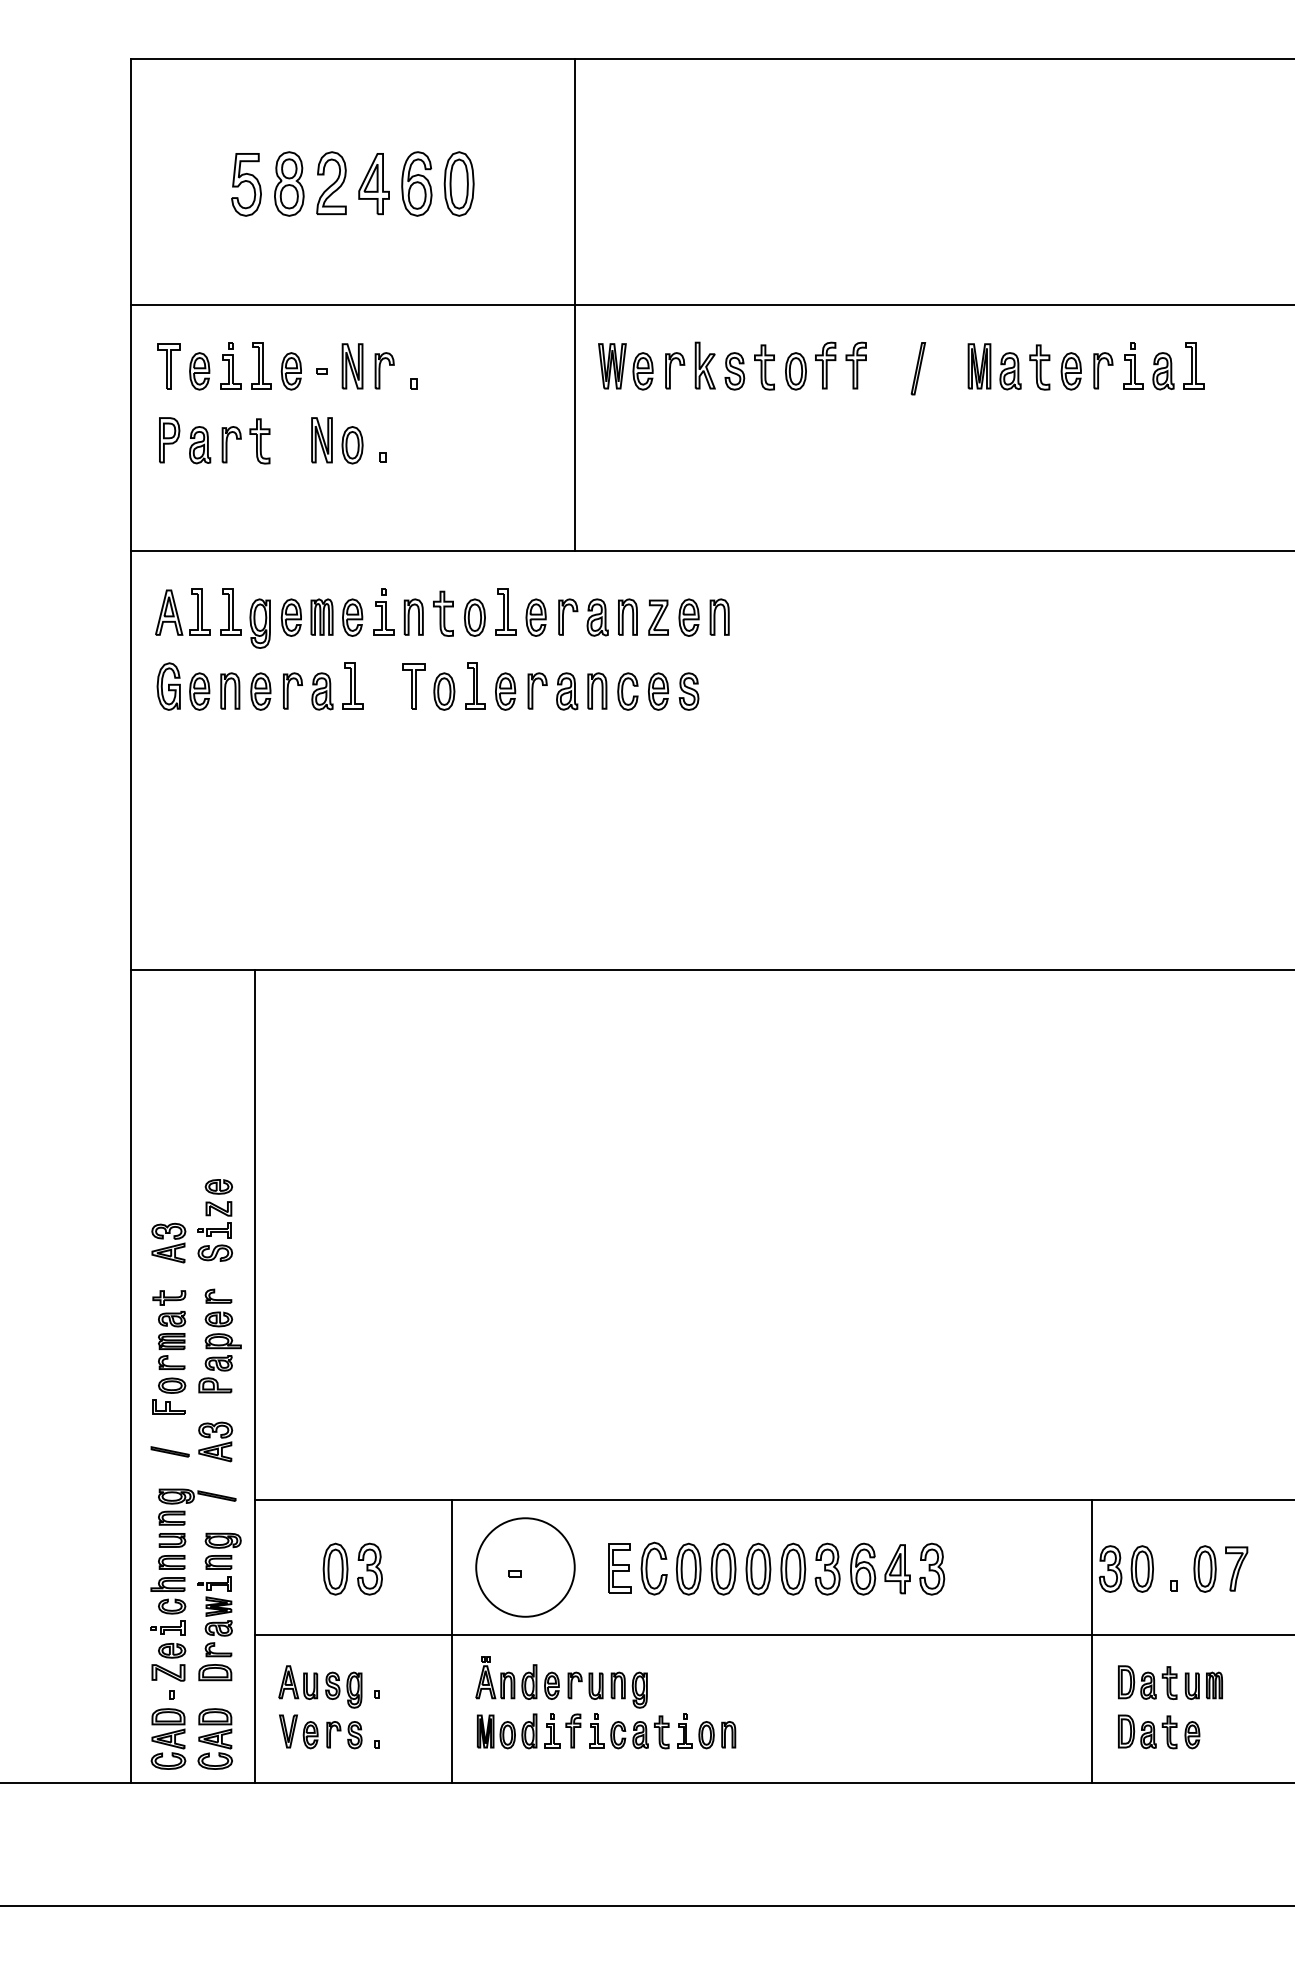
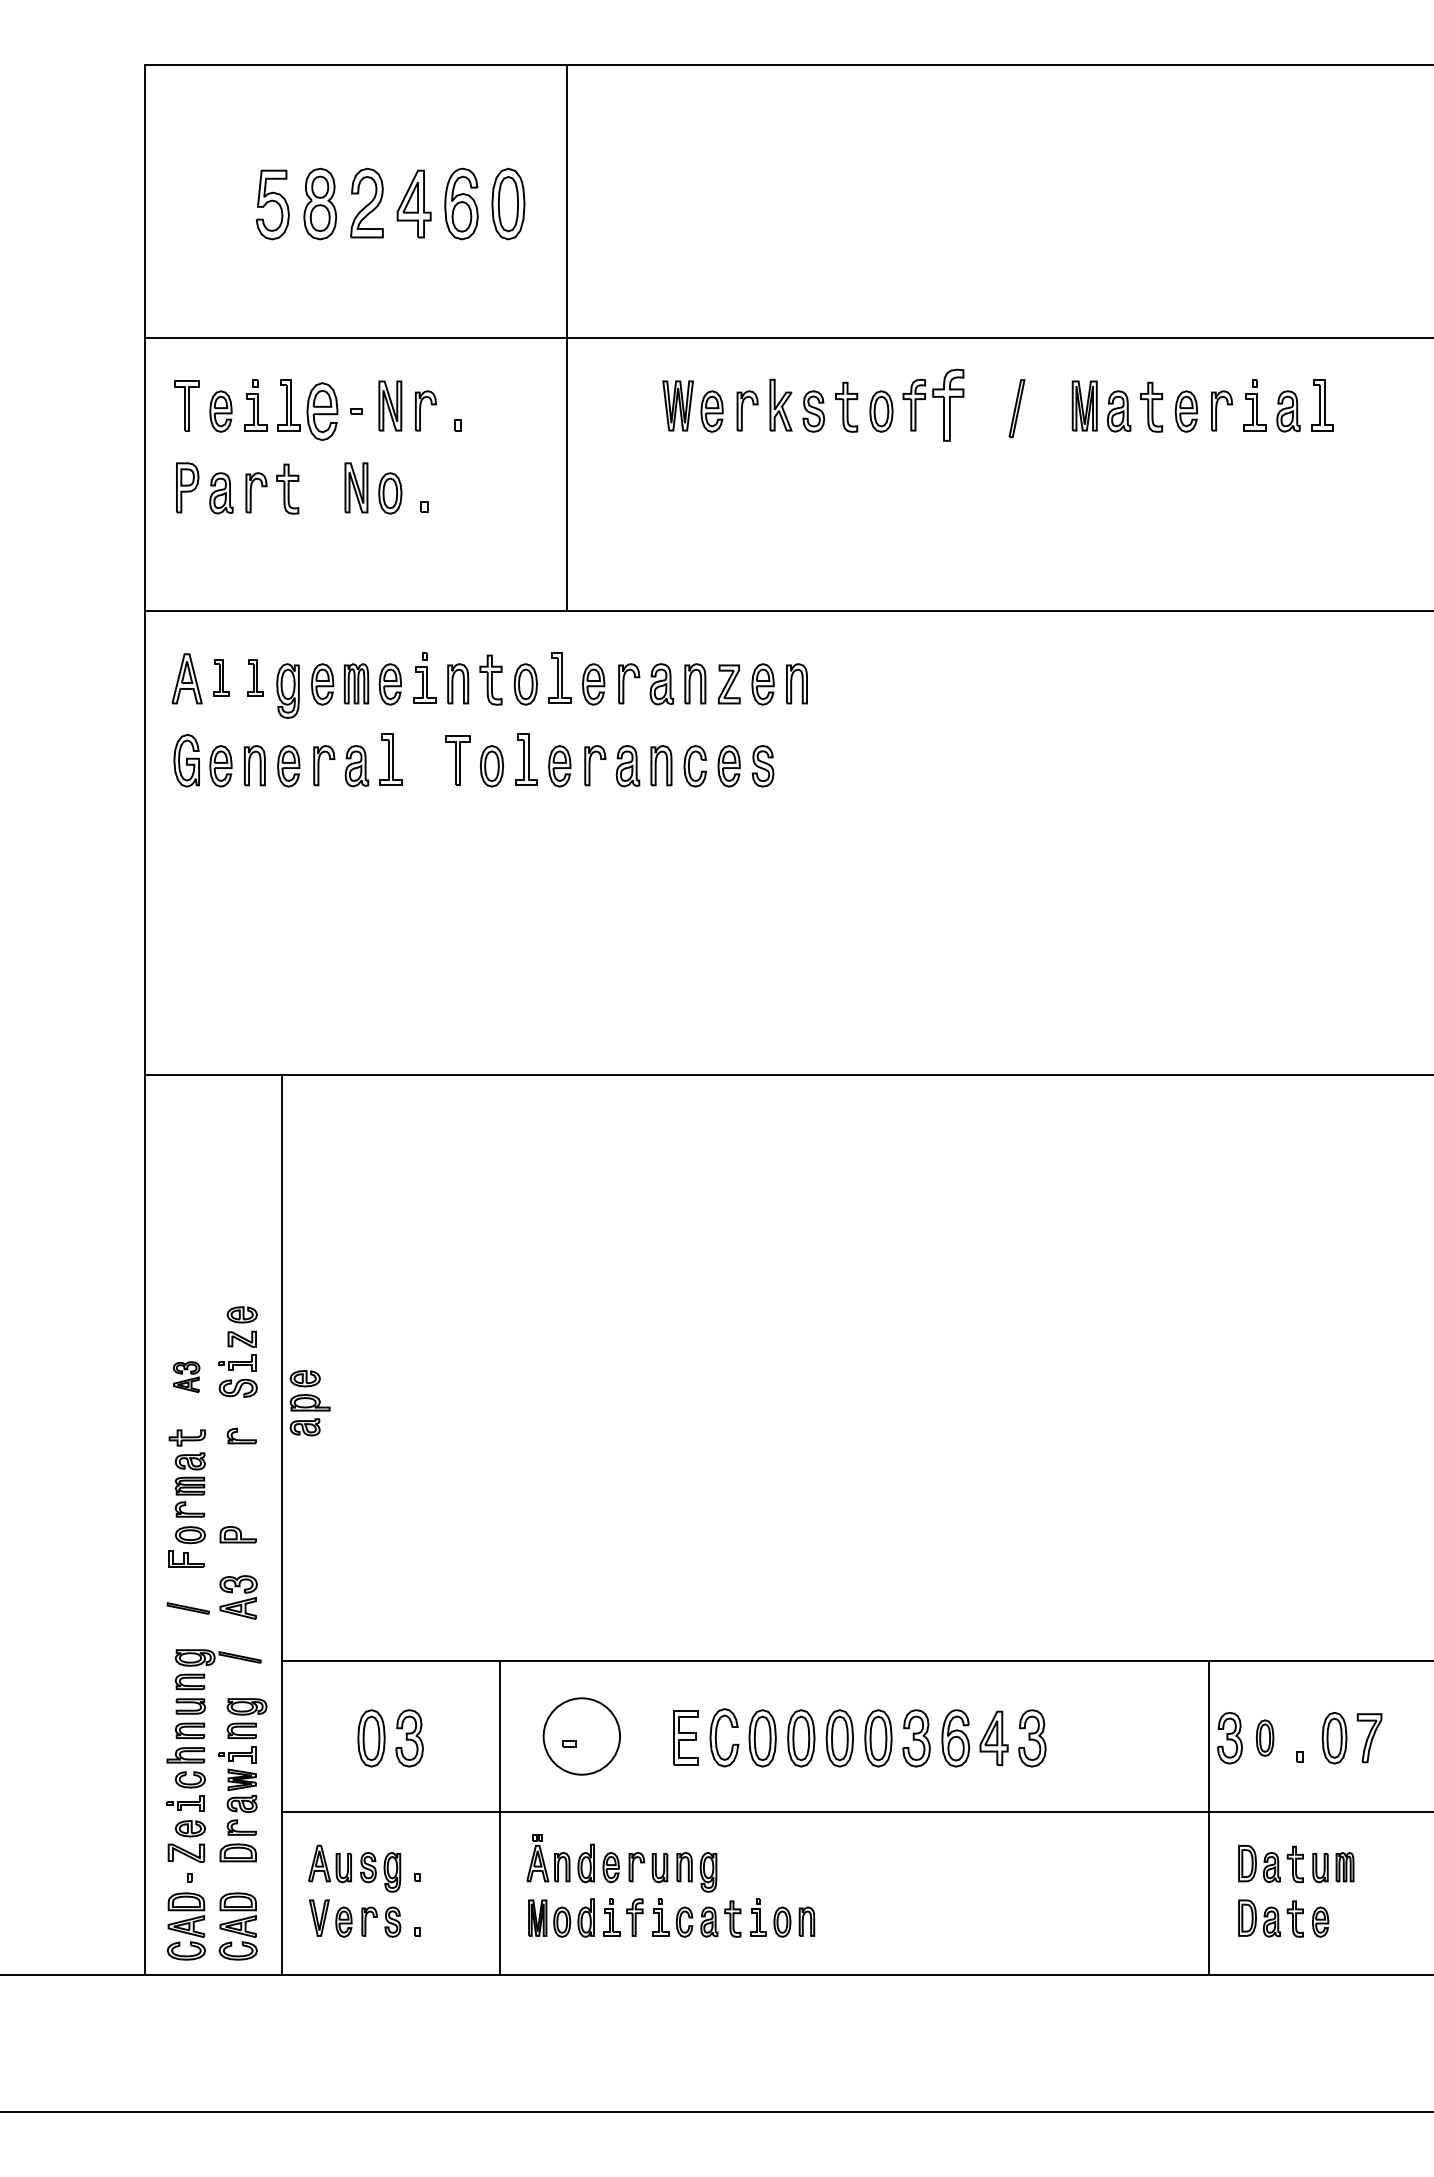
line: (574, 305) -> (567, 338), moved
part: (855, 364) -> (947, 404), size x1.4
part: (291, 371) -> (322, 411), size x1.4
part: (200, 611) -> (221, 677), size x0.7
part: (230, 611) -> (255, 677), size x0.7
part: (168, 1242) -> (186, 1376), size x0.7
part: (222, 1341) -> (309, 1403), moved
circle: (525, 1567) -> (581, 1736), size x0.7
part: (1141, 1568) -> (1264, 1737), size x0.7

